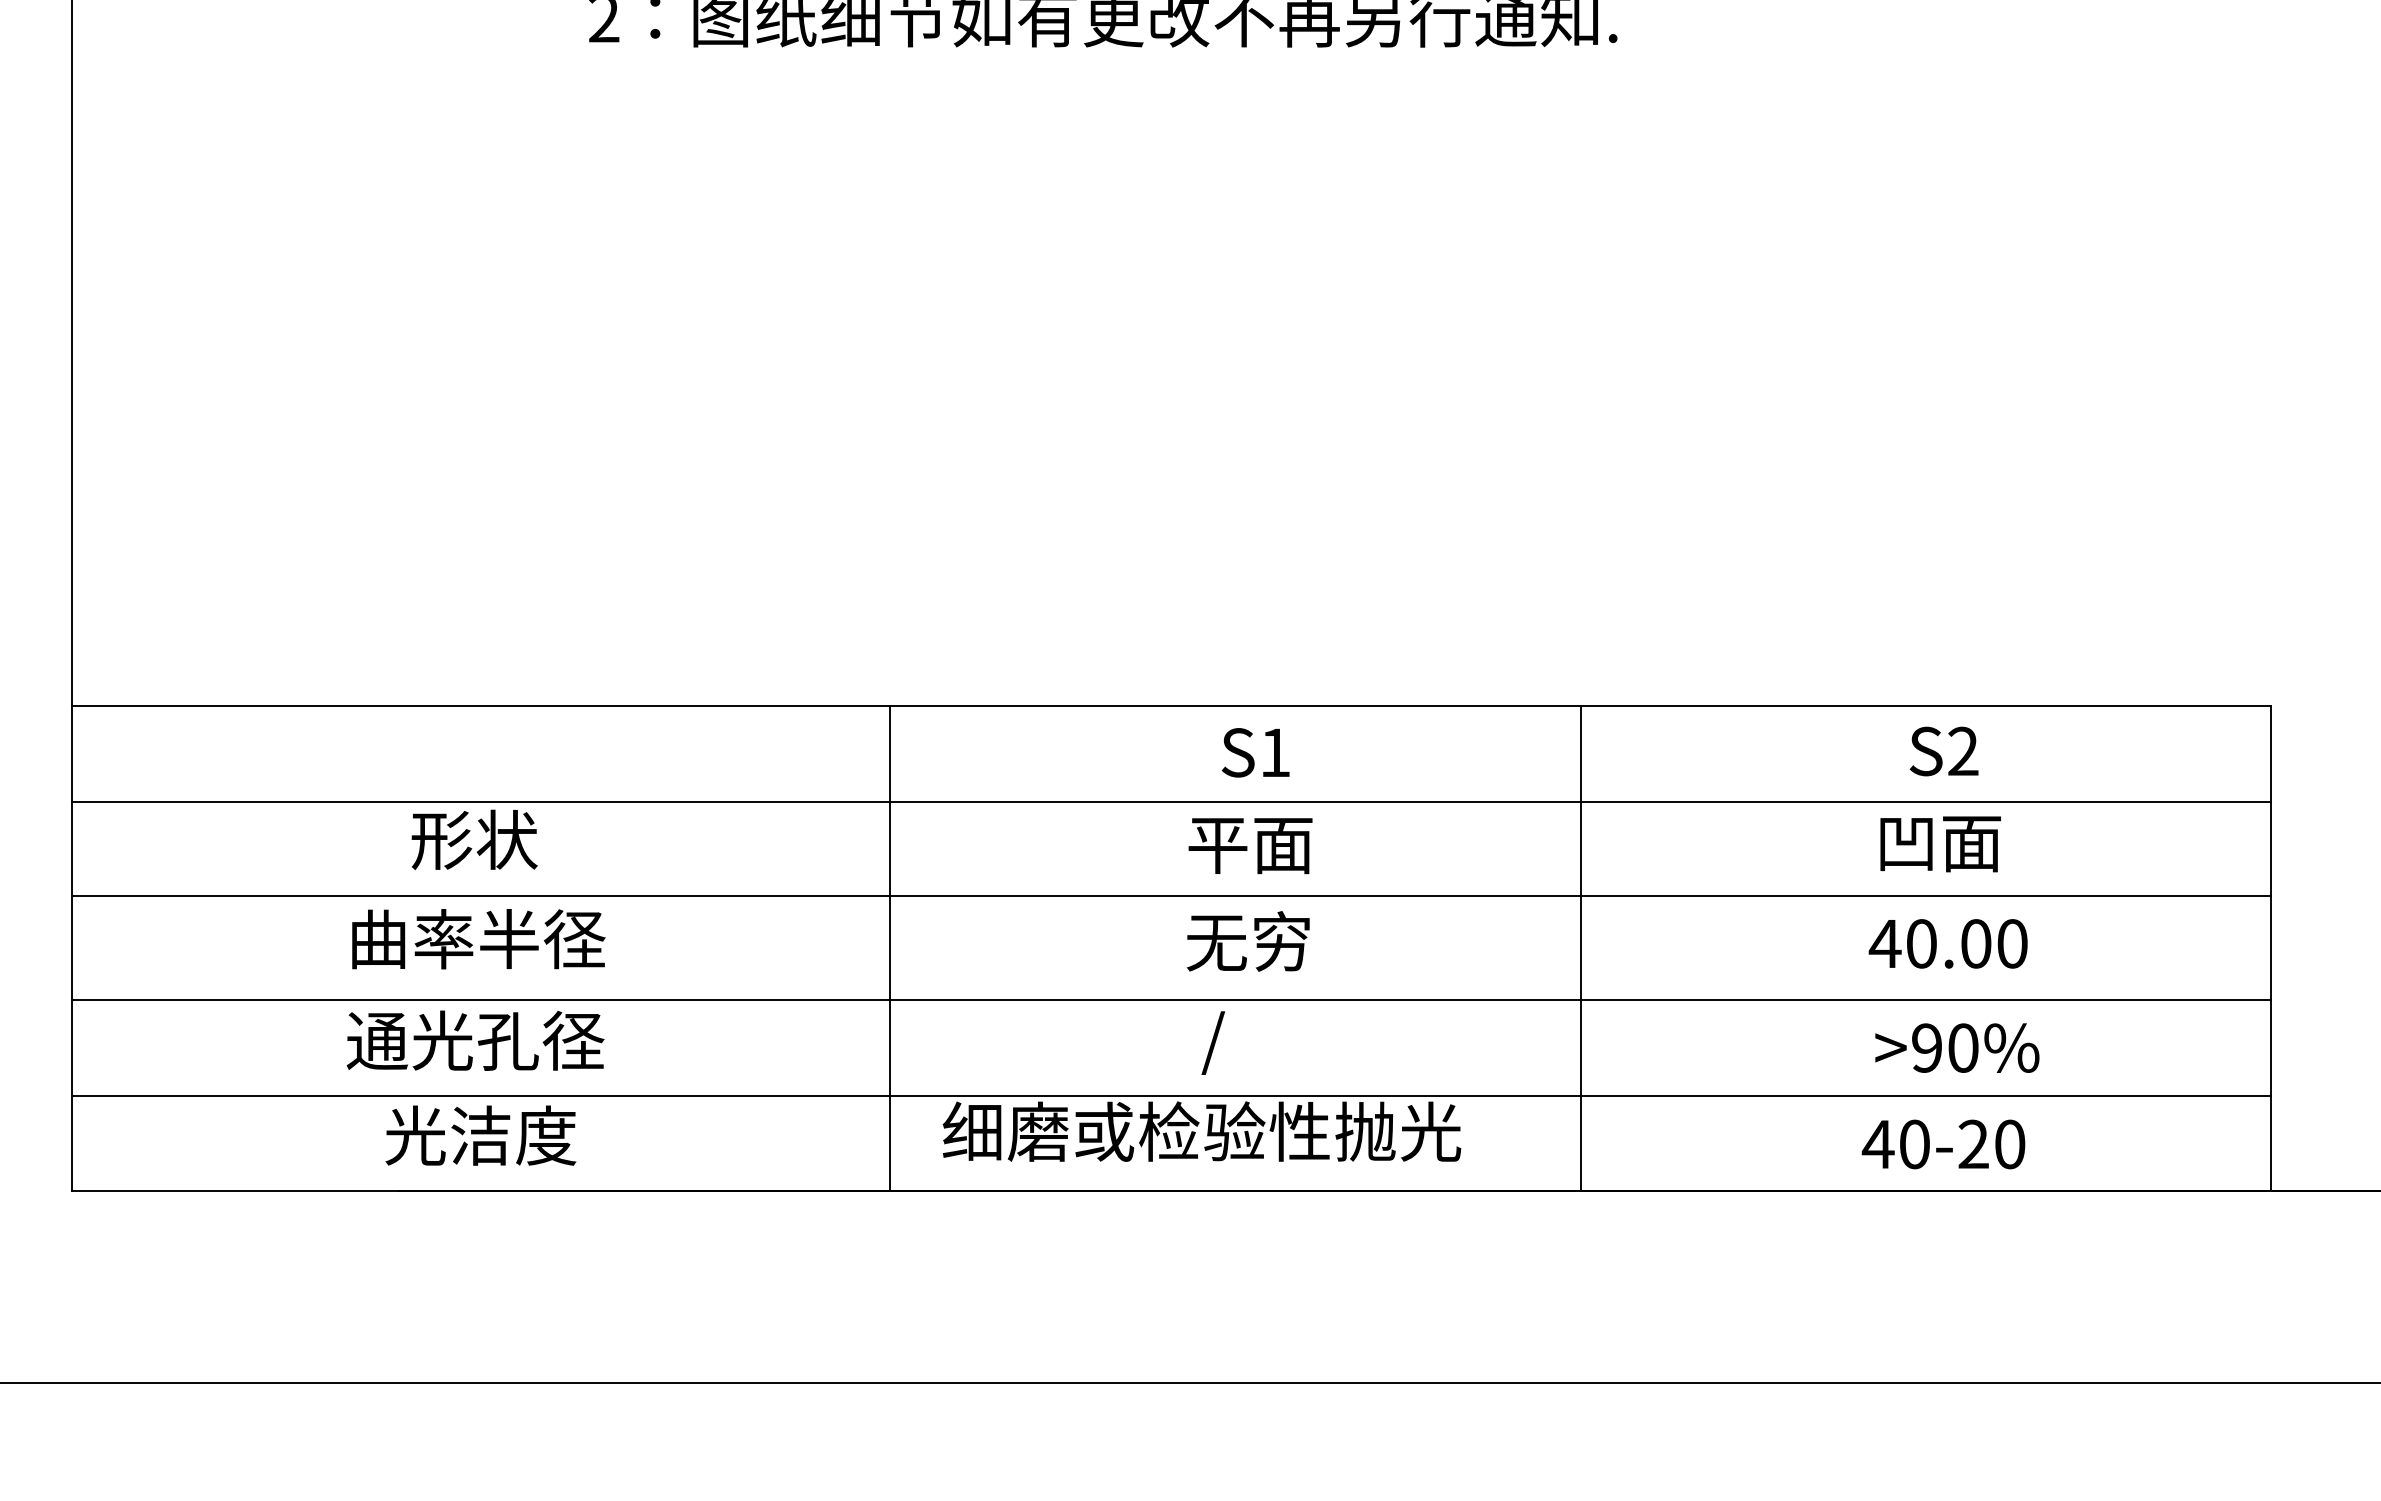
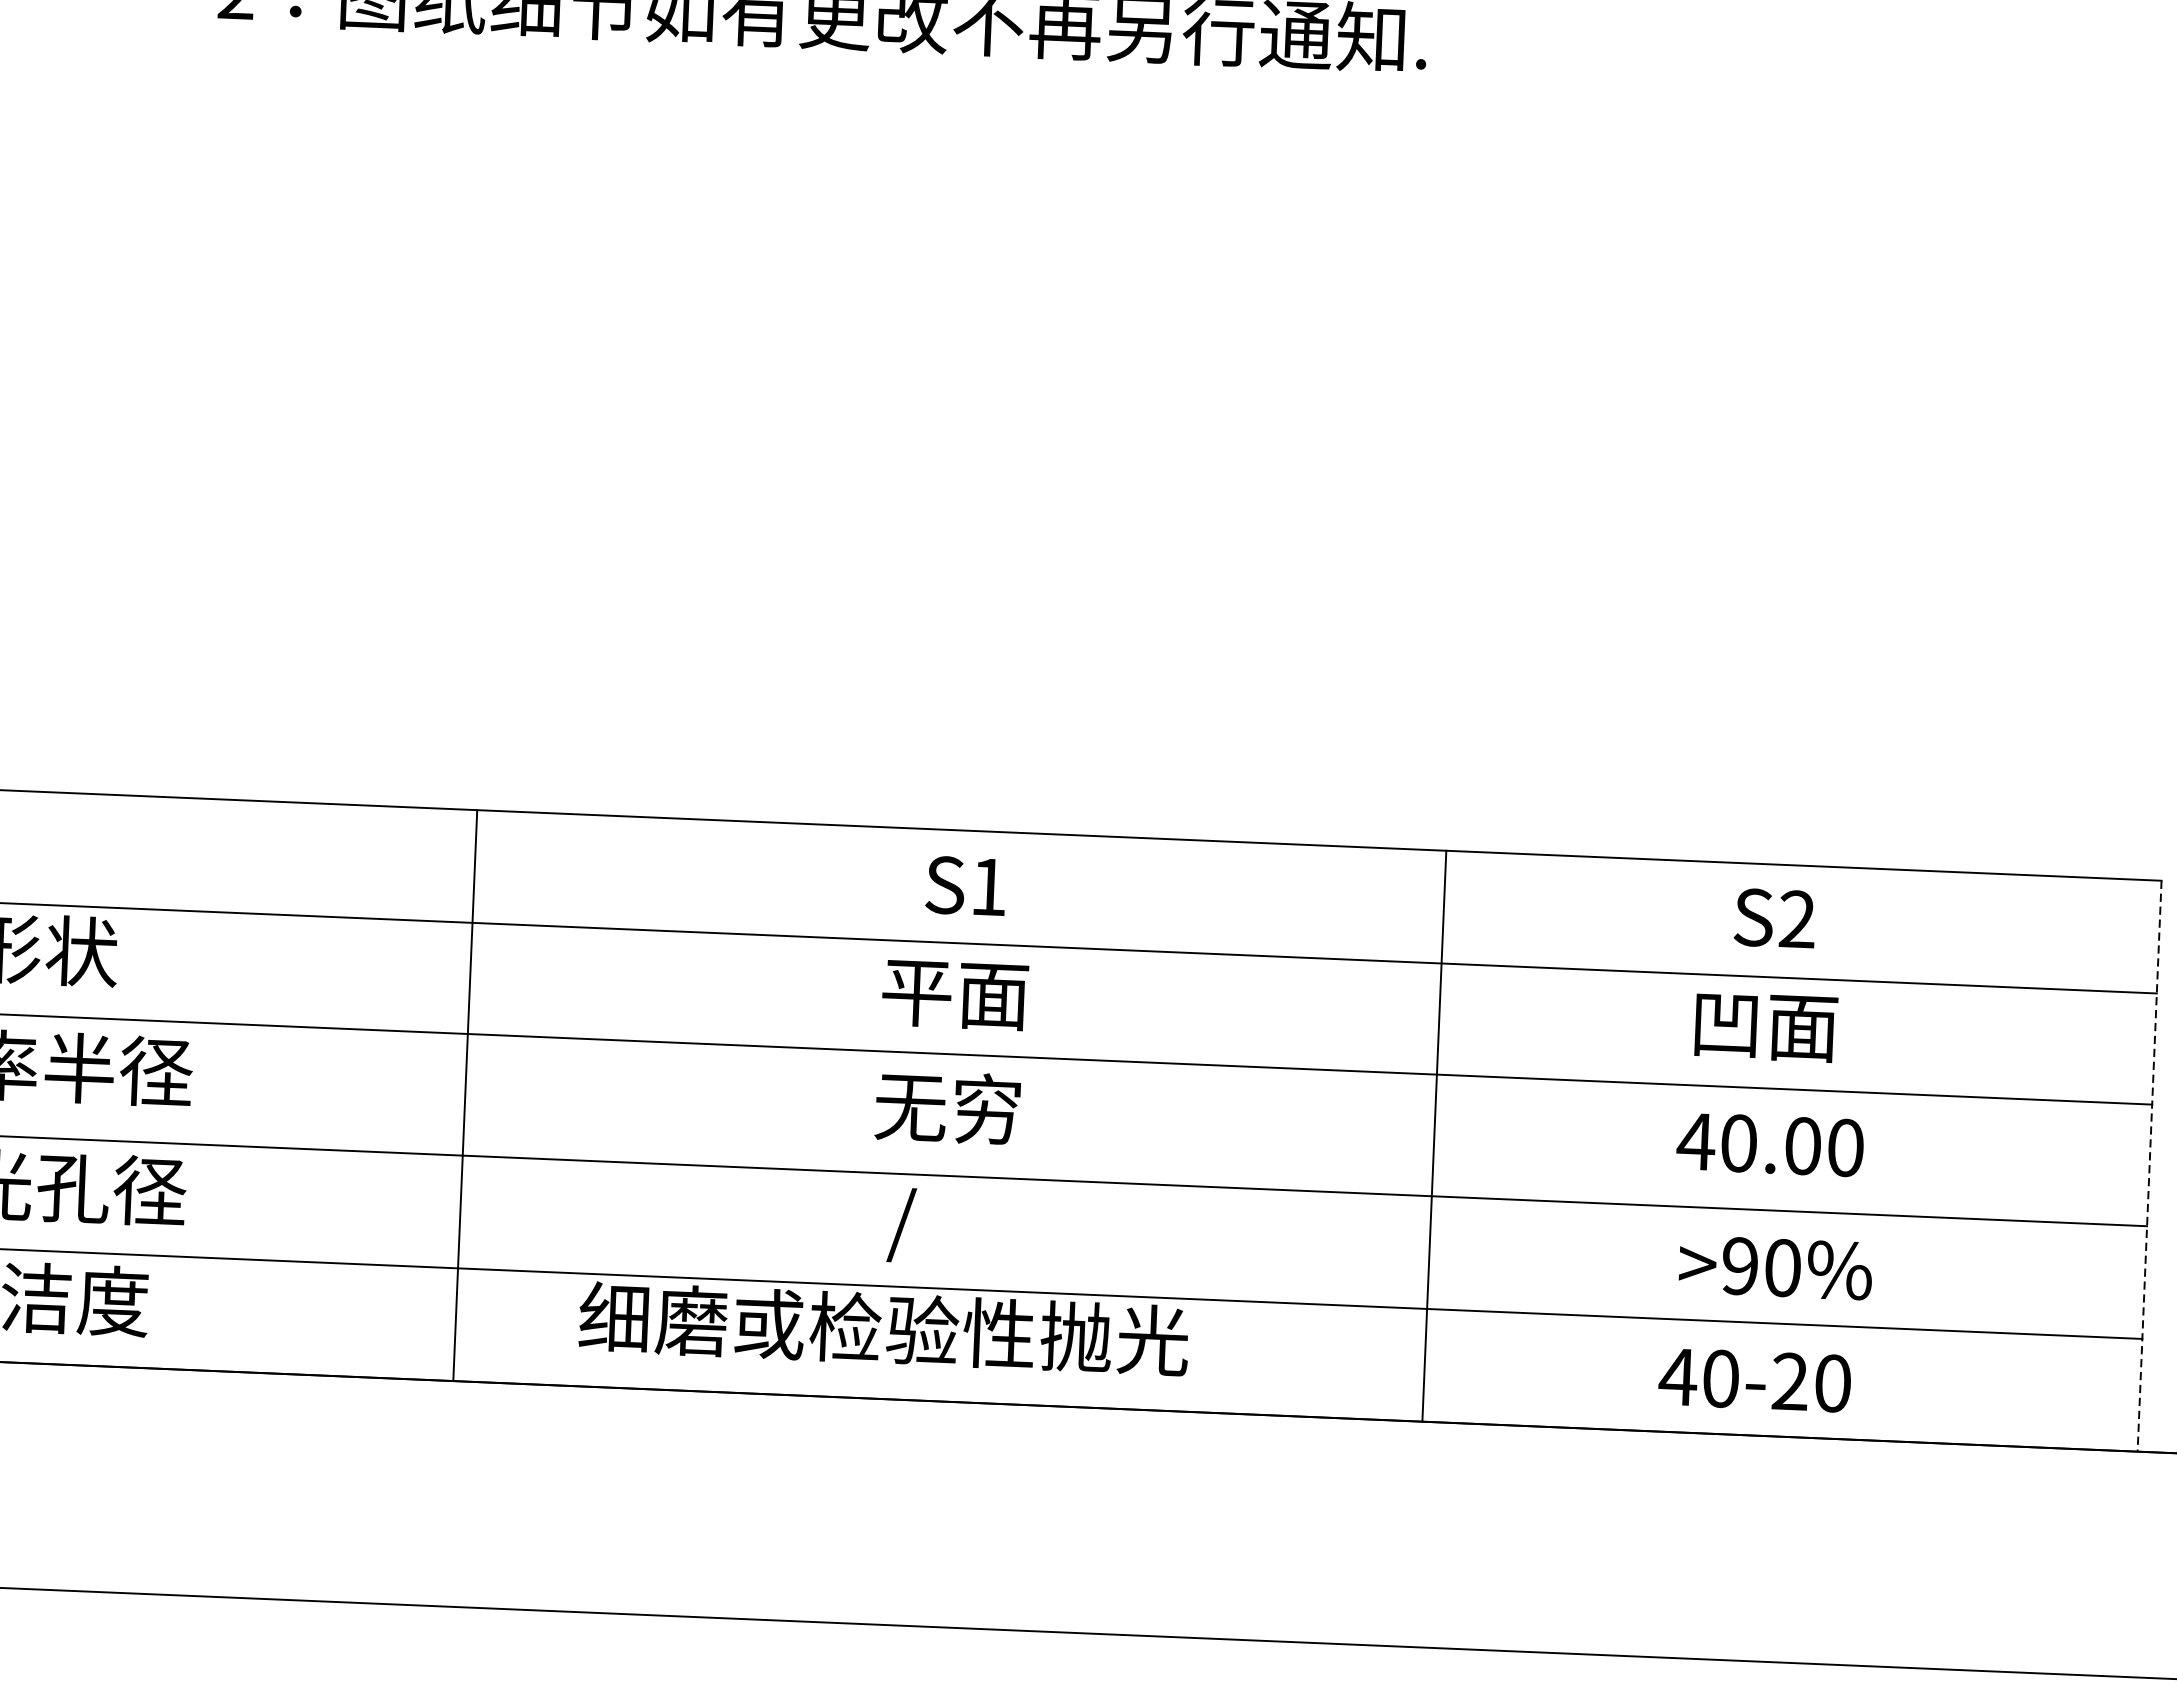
line: (889, 948) -> (464, 1095), moved
line: (1580, 948) -> (1434, 1136), moved
line: (2271, 948) -> (2149, 1166), solid -> dashed

